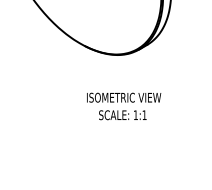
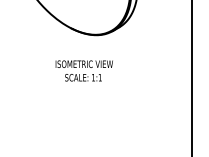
text: (122, 105) -> (83, 70), moved

